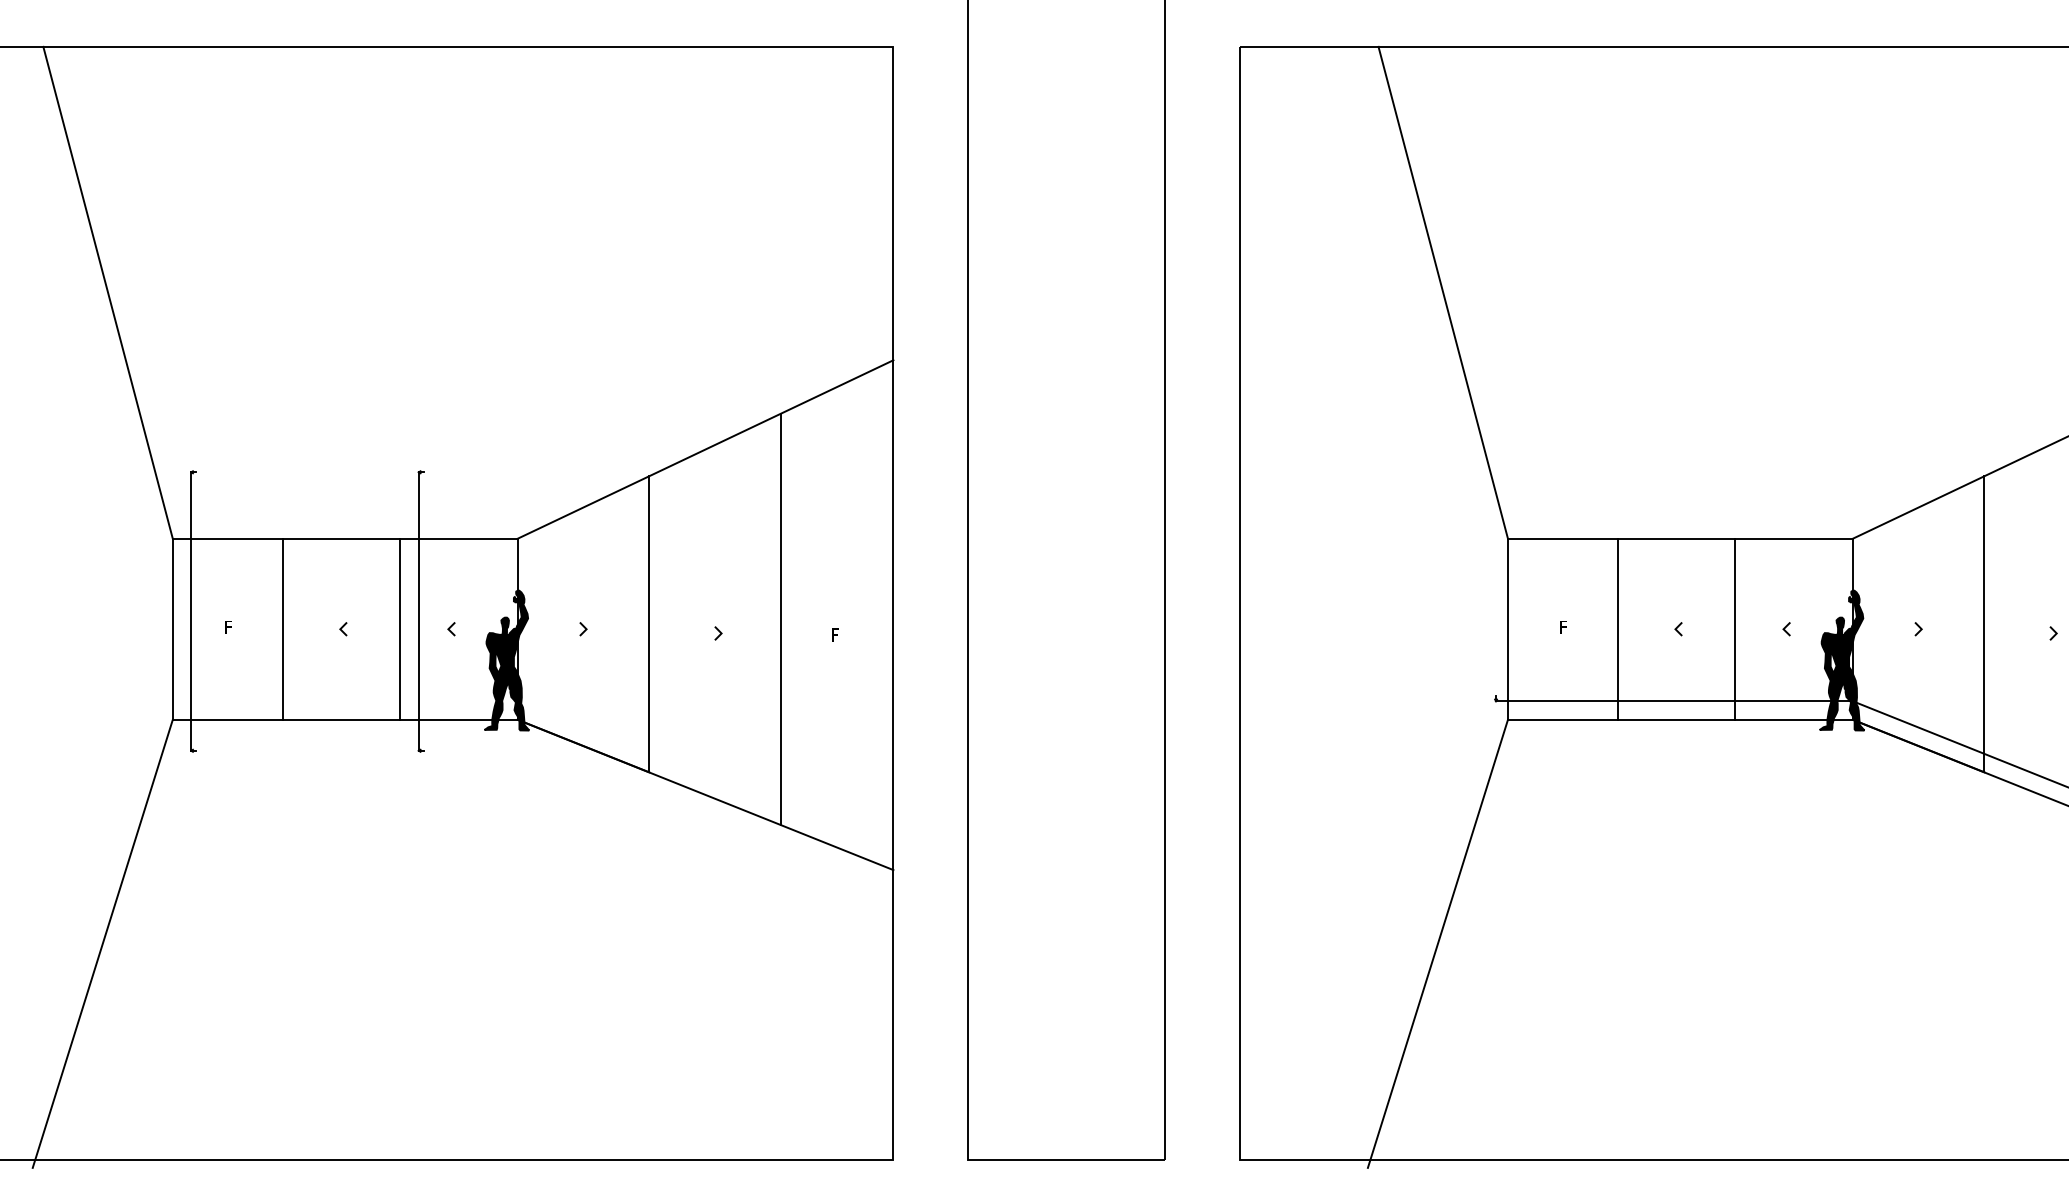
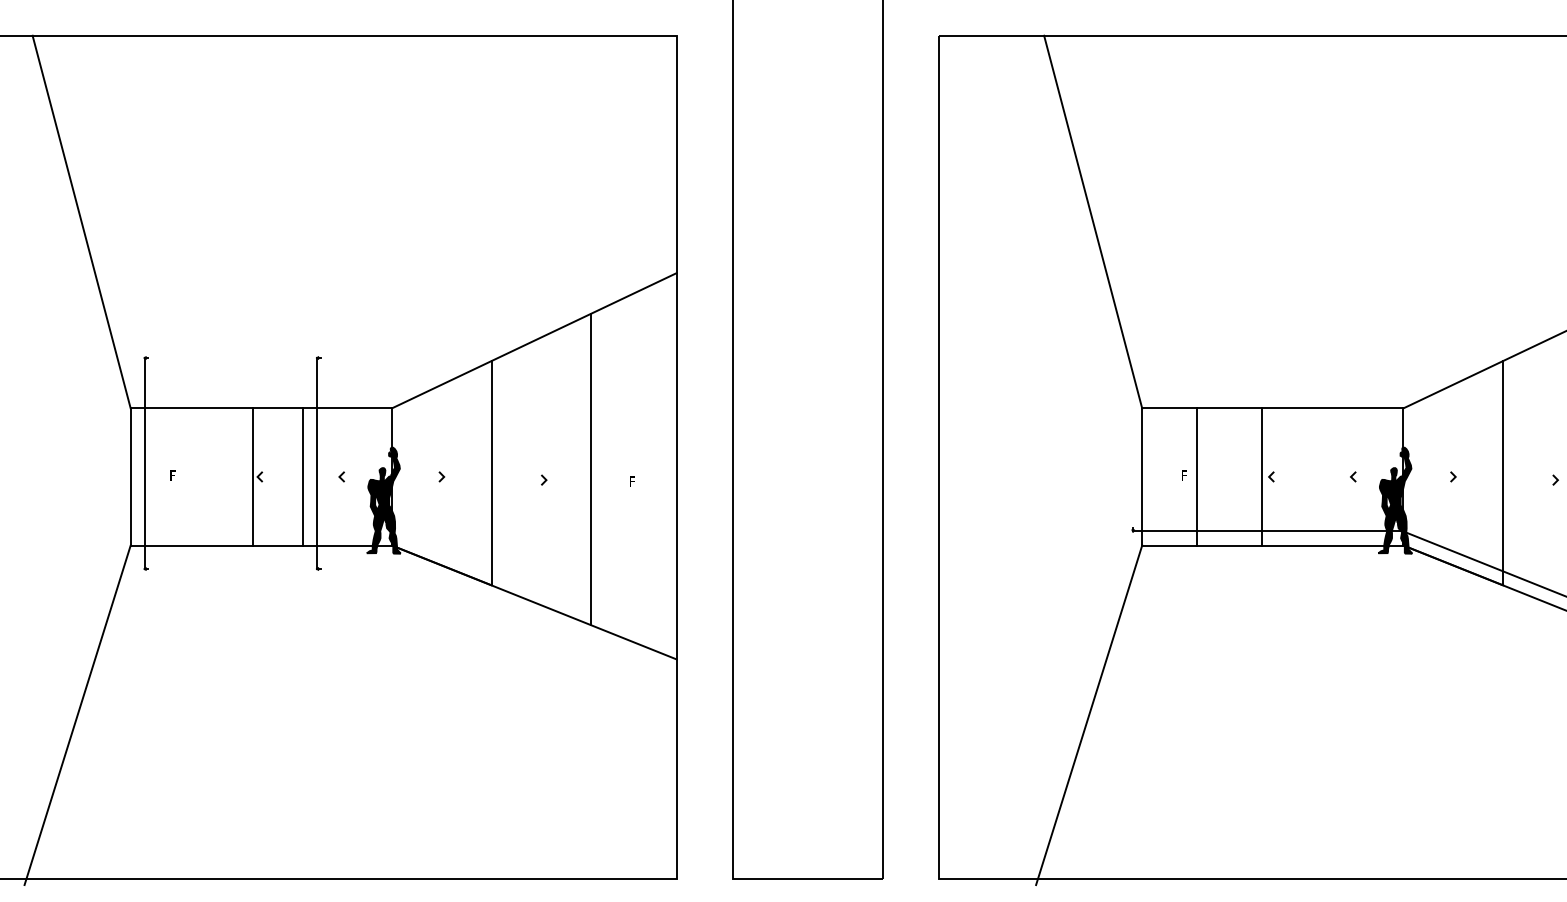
line: (282, 628) -> (252, 476), moved
line: (1617, 628) -> (1197, 476), moved
line: (1735, 628) -> (1261, 476), moved

